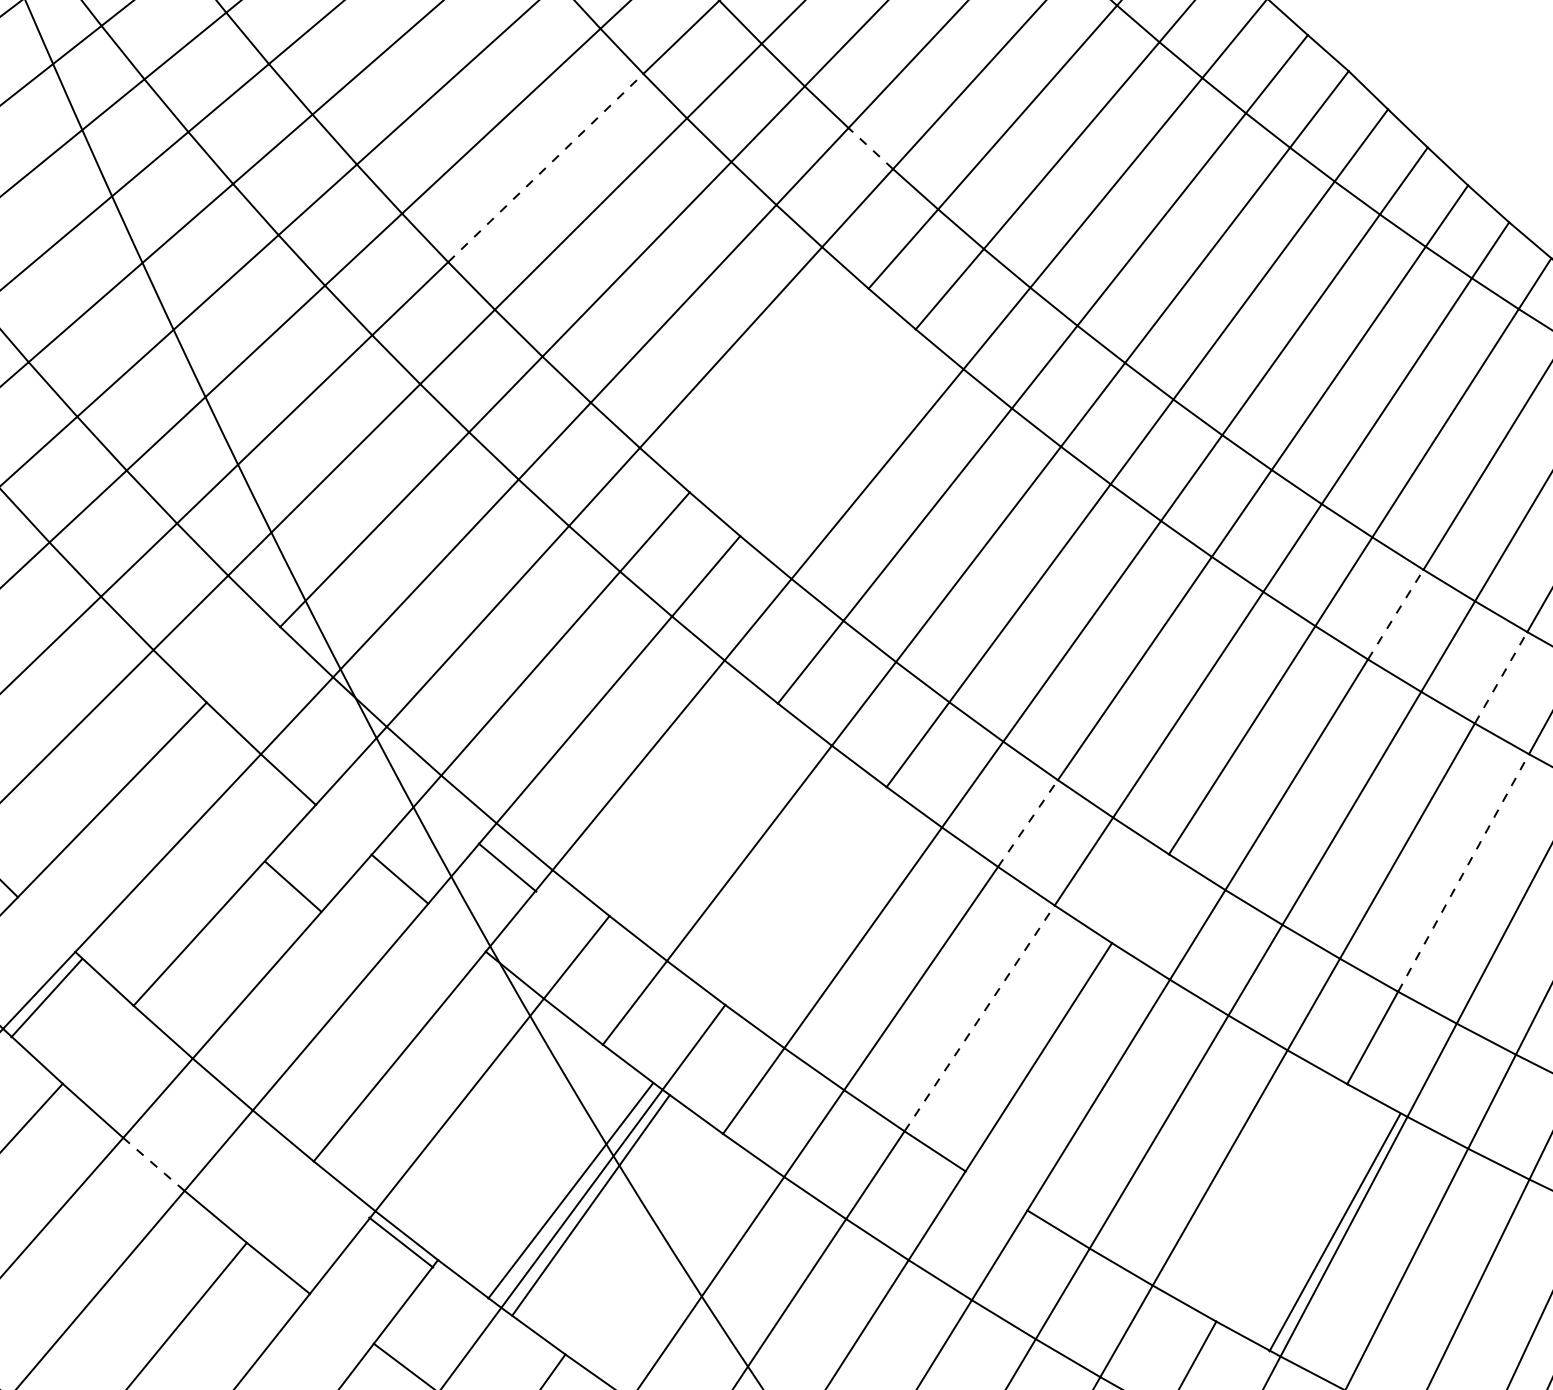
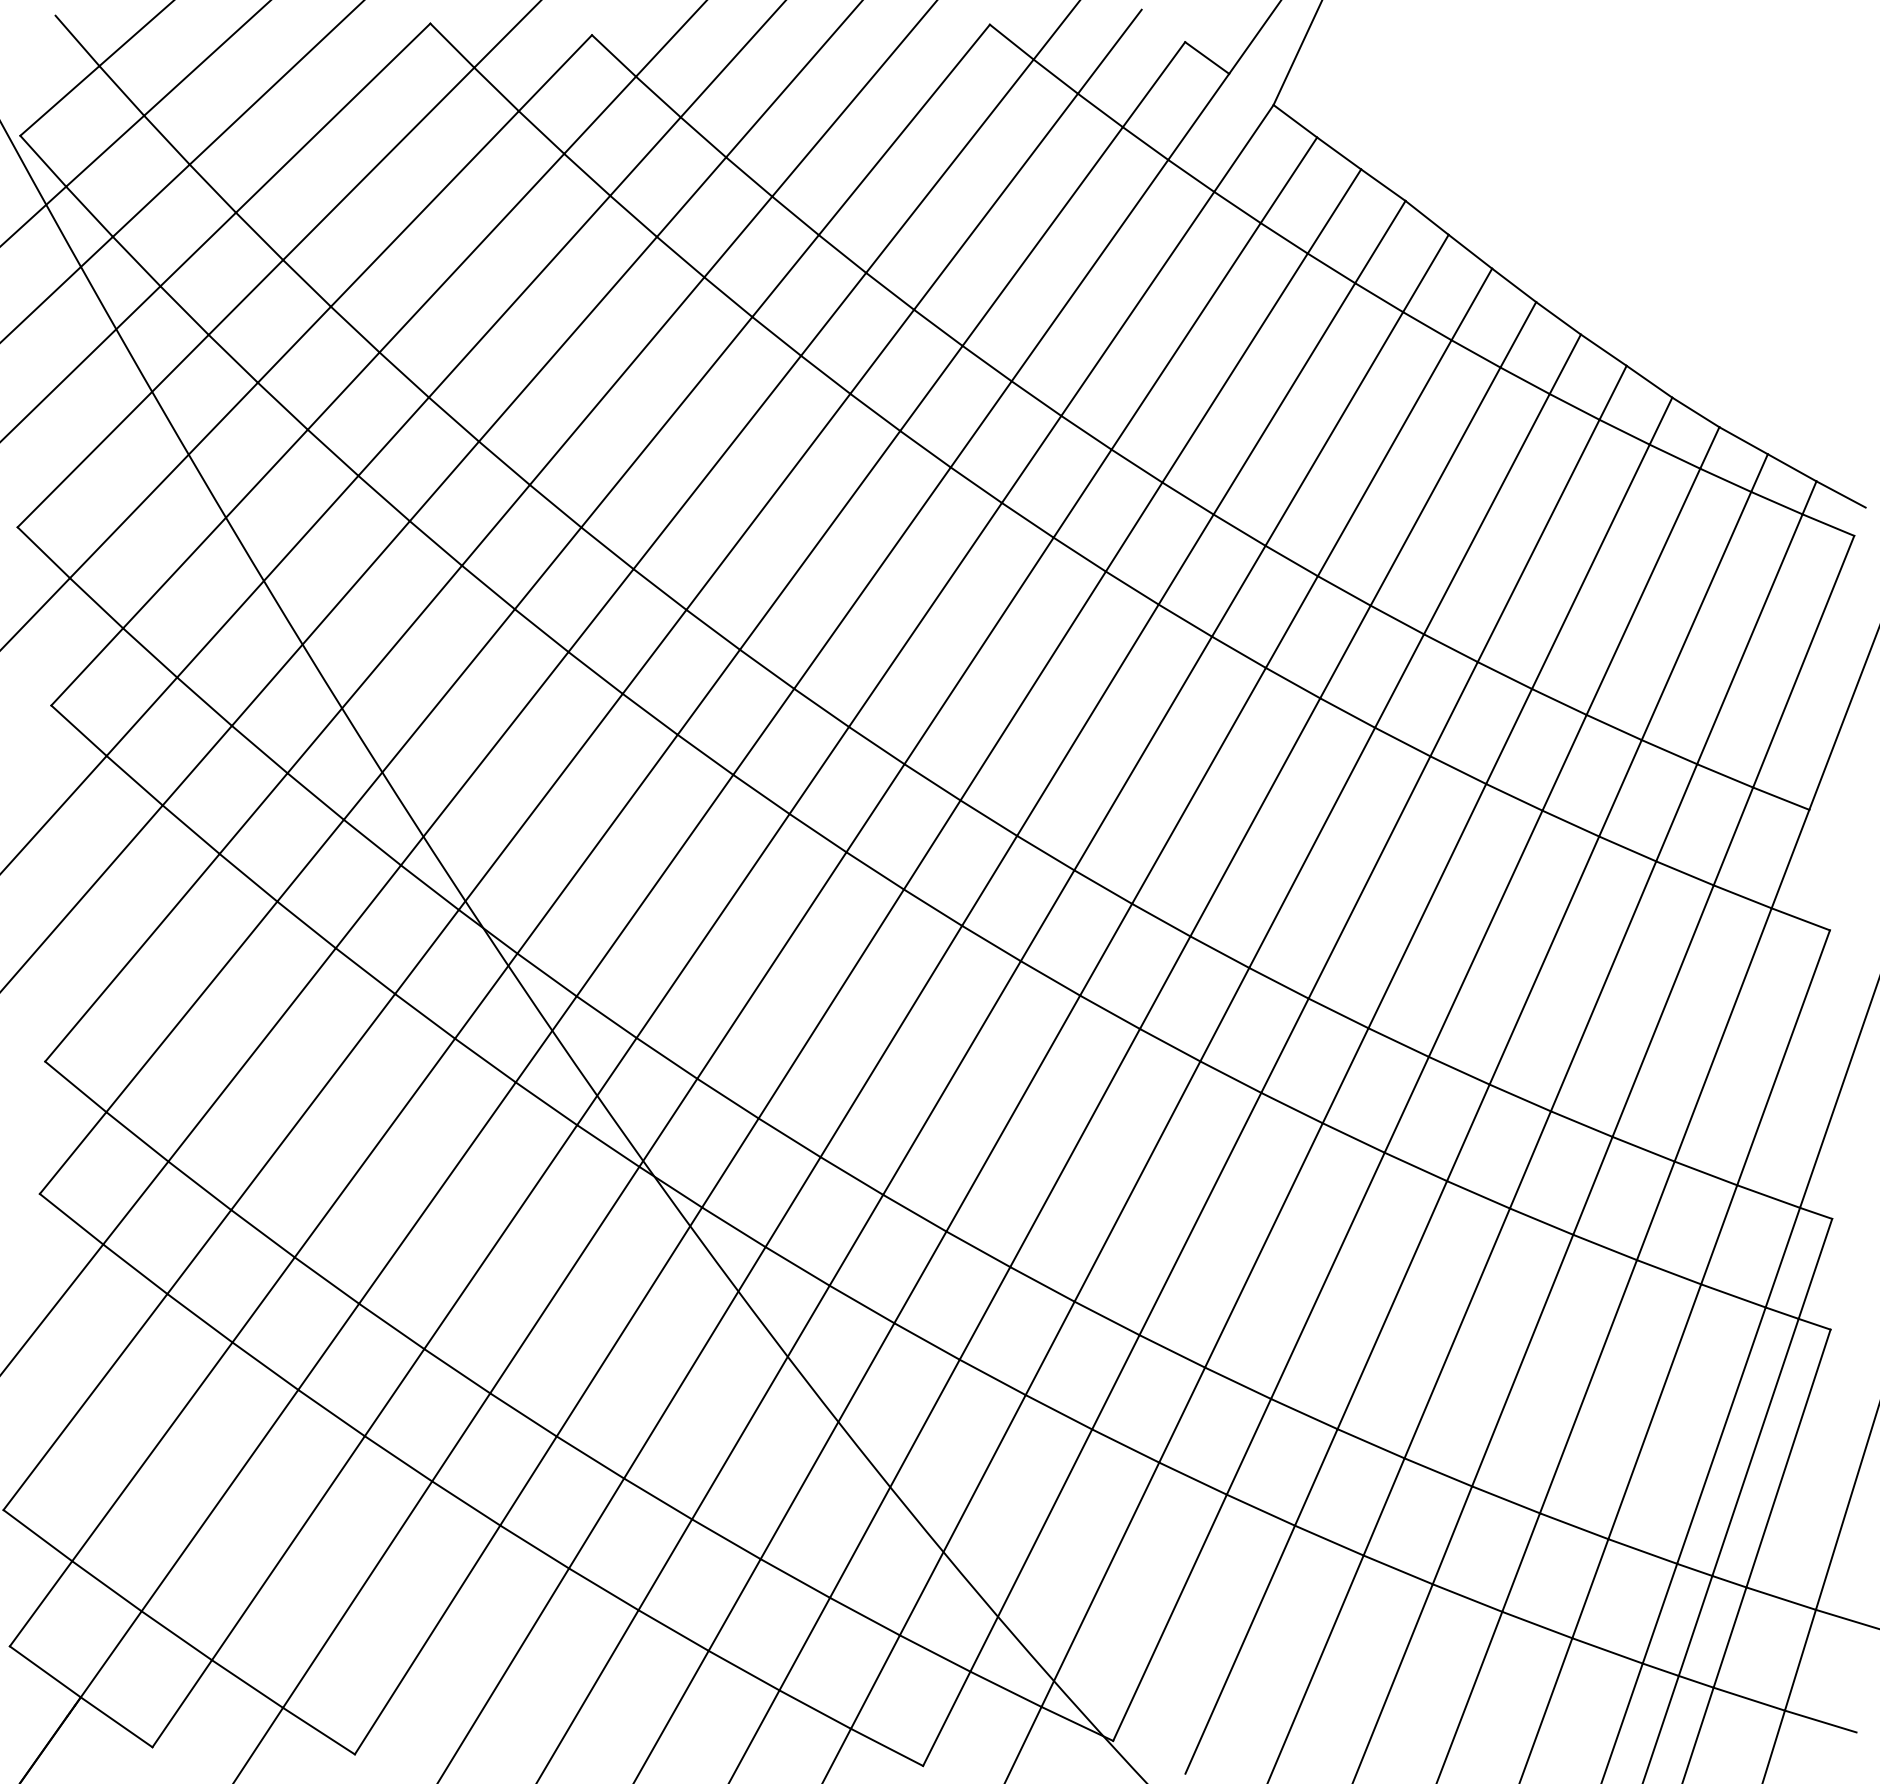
line: (870, 148) -> (937, 327), dashed -> solid
line: (546, 168) -> (617, 381), dashed -> solid
line: (779, 389) -> (872, 577), added
line: (828, 432) -> (925, 614), added
line: (1396, 614) -> (1509, 736), dashed -> solid
line: (243, 664) -> (368, 906), added
line: (1501, 677) -> (1620, 788), dashed -> solid
line: (692, 809) -> (830, 1003), added
line: (1028, 823) -> (1165, 982), dashed -> solid
line: (507, 867) -> (608, 1145), moved
line: (1463, 873) -> (1603, 986), dashed -> solid
line: (293, 886) -> (485, 1060), moved
line: (805, 895) -> (951, 1077), added
line: (1140, 898) -> (1284, 1045), added
line: (46, 924) -> (199, 1185), added
line: (46, 997) -> (263, 1299), moved
line: (979, 1018) -> (1137, 1181), dashed -> solid
line: (153, 1164) -> (331, 1413), dashed -> solid
line: (570, 1190) -> (694, 1362), moved
line: (996, 1191) -> (1172, 1351), added
line: (280, 1202) -> (461, 1437), added
line: (590, 1205) -> (827, 1441), moved
line: (1334, 1232) -> (1456, 1333), moved
line: (401, 1242) -> (534, 1546), moved

